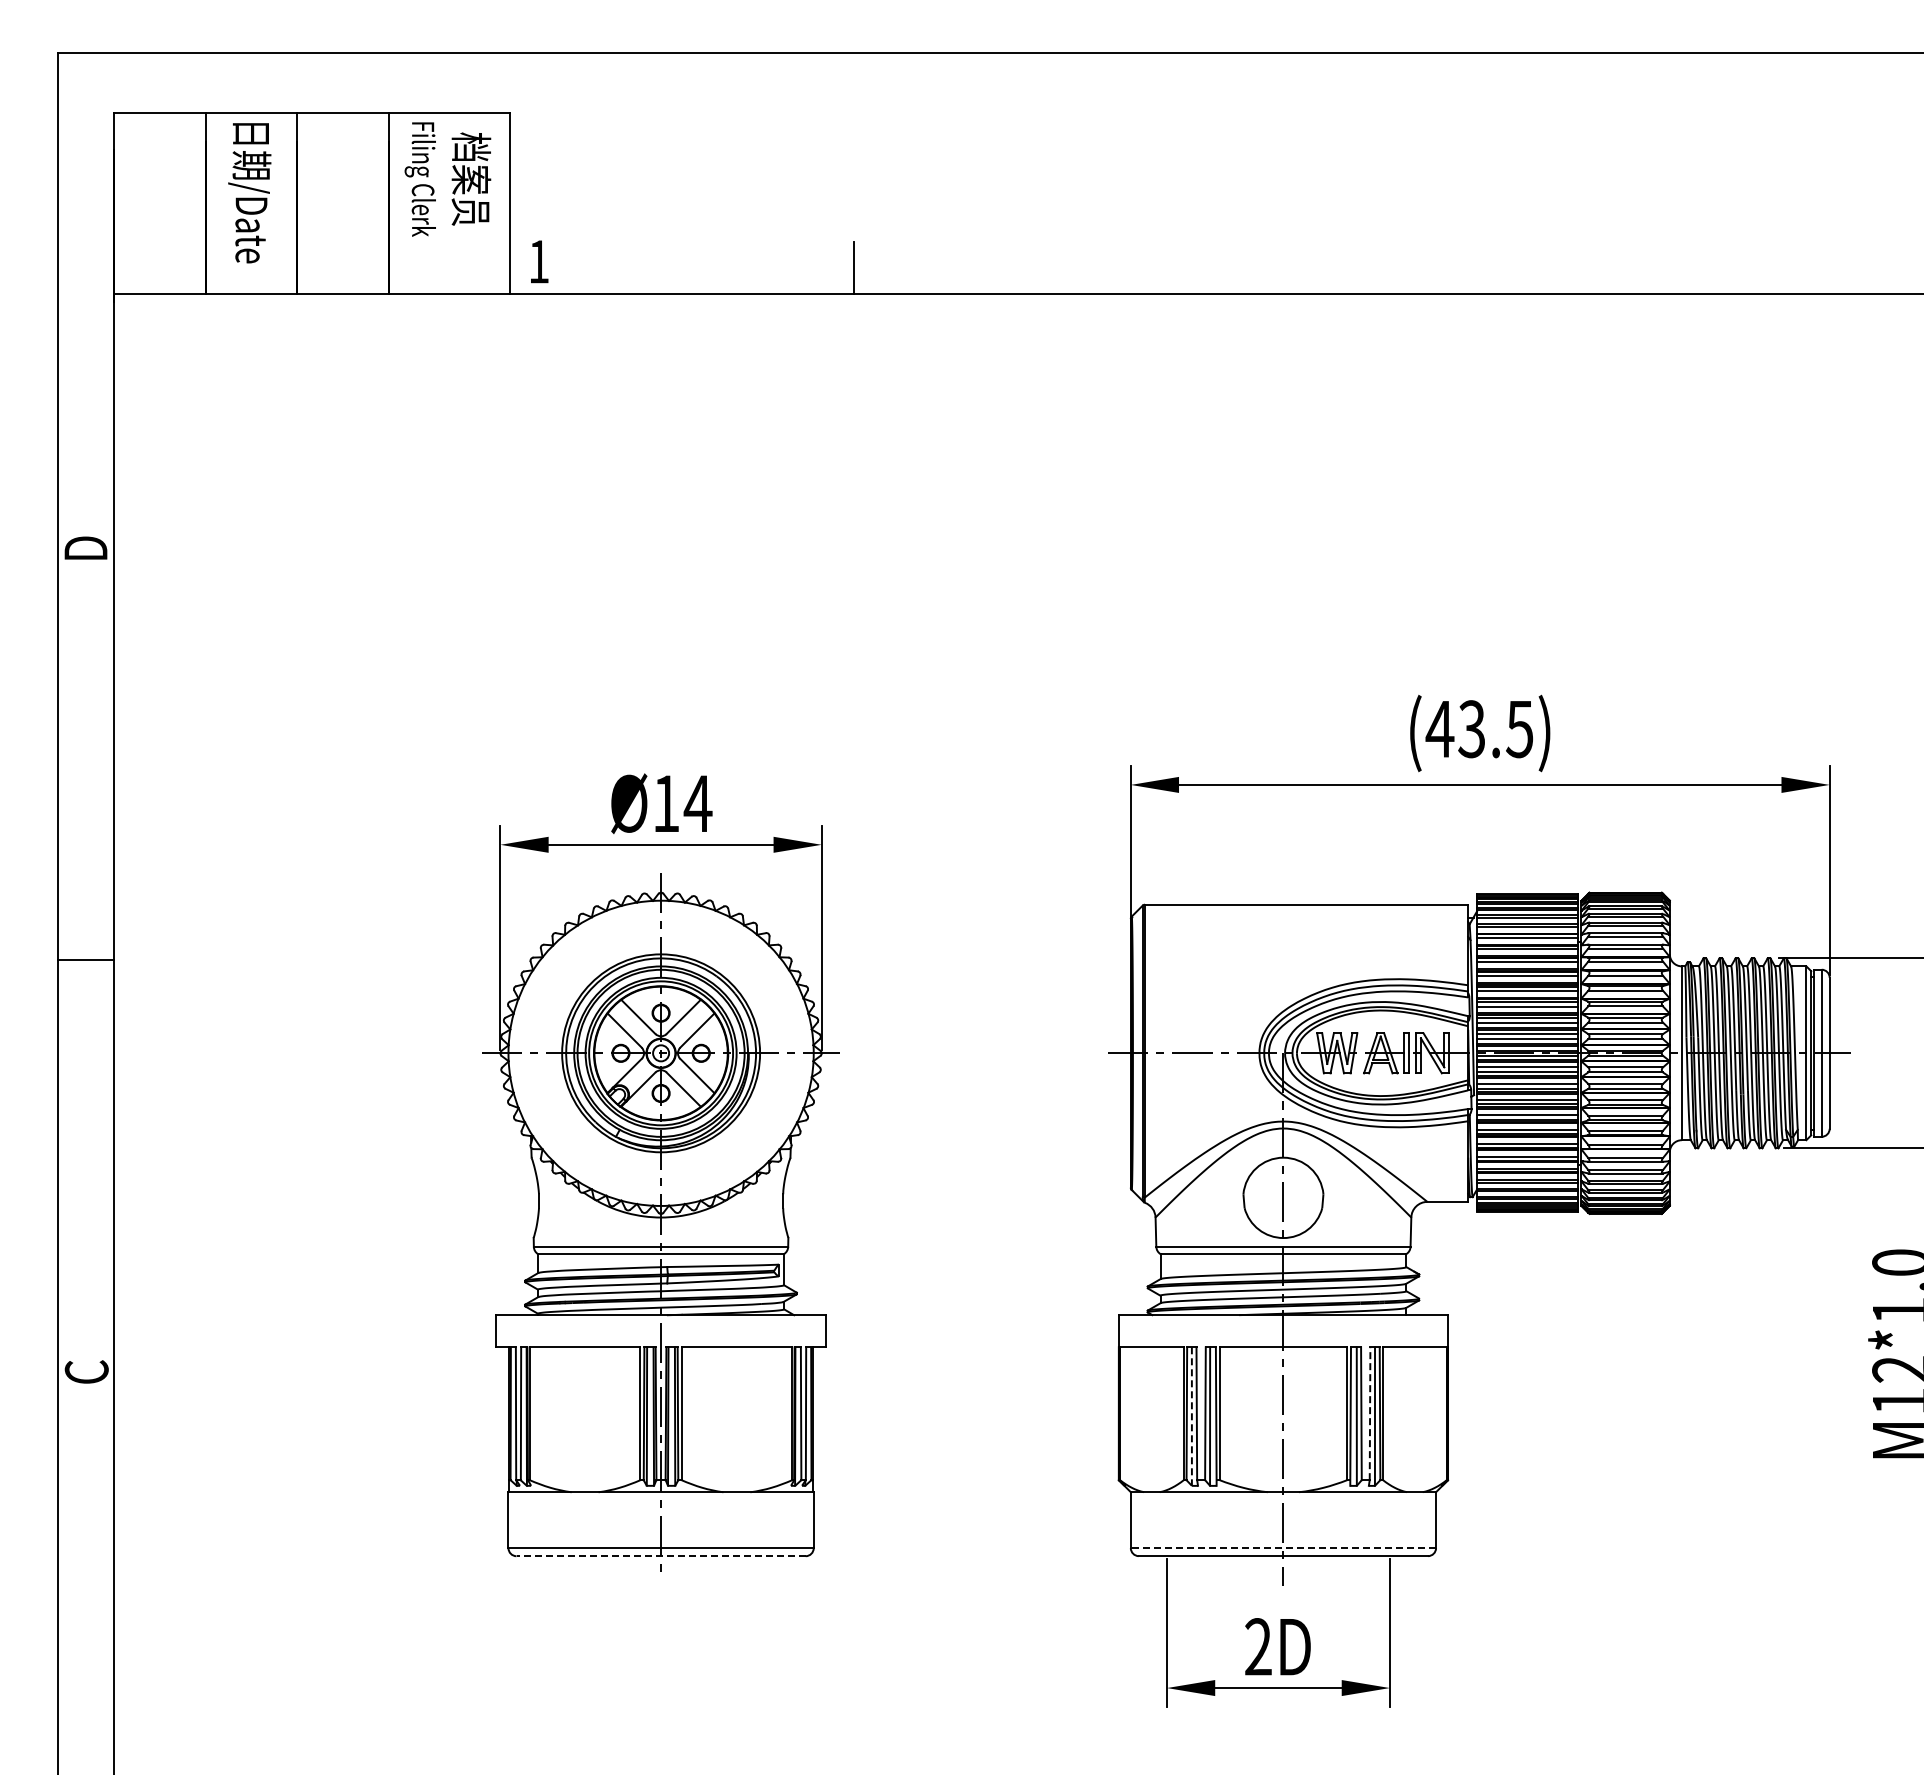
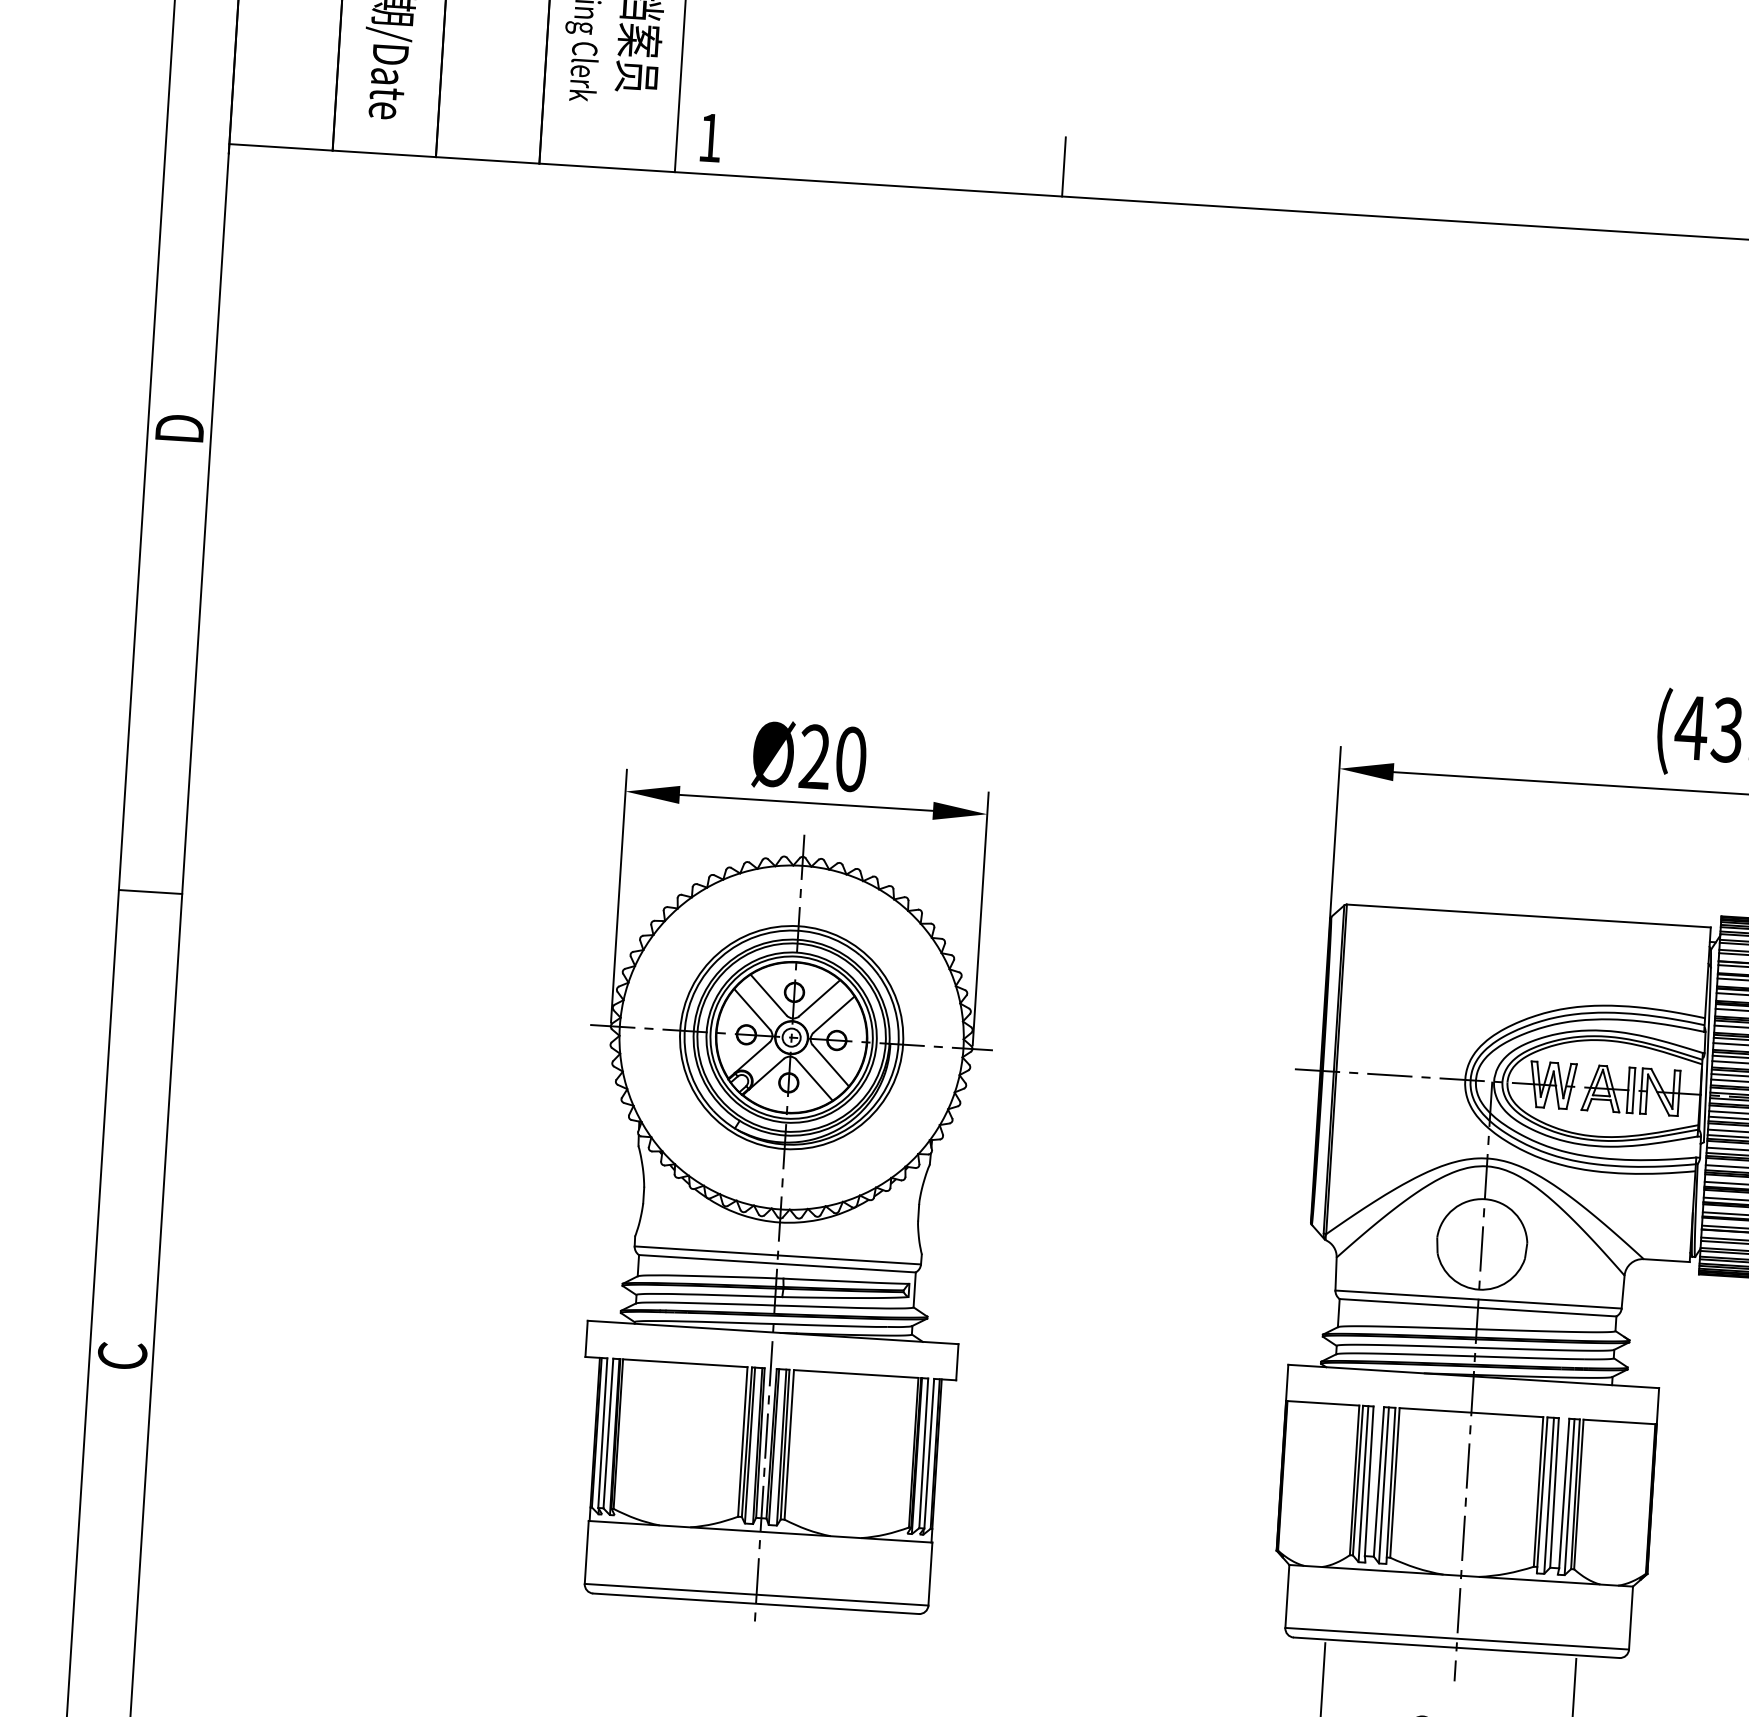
text: (682, 803) -> (833, 757), Ø14 -> Ø20
line: (1370, 1413) -> (1564, 1493), dashed -> solid
line: (1191, 1417) -> (1362, 1485), dashed -> solid
line: (1283, 1548) -> (1457, 1639), dashed -> solid
line: (661, 1556) -> (756, 1604), dashed -> solid

